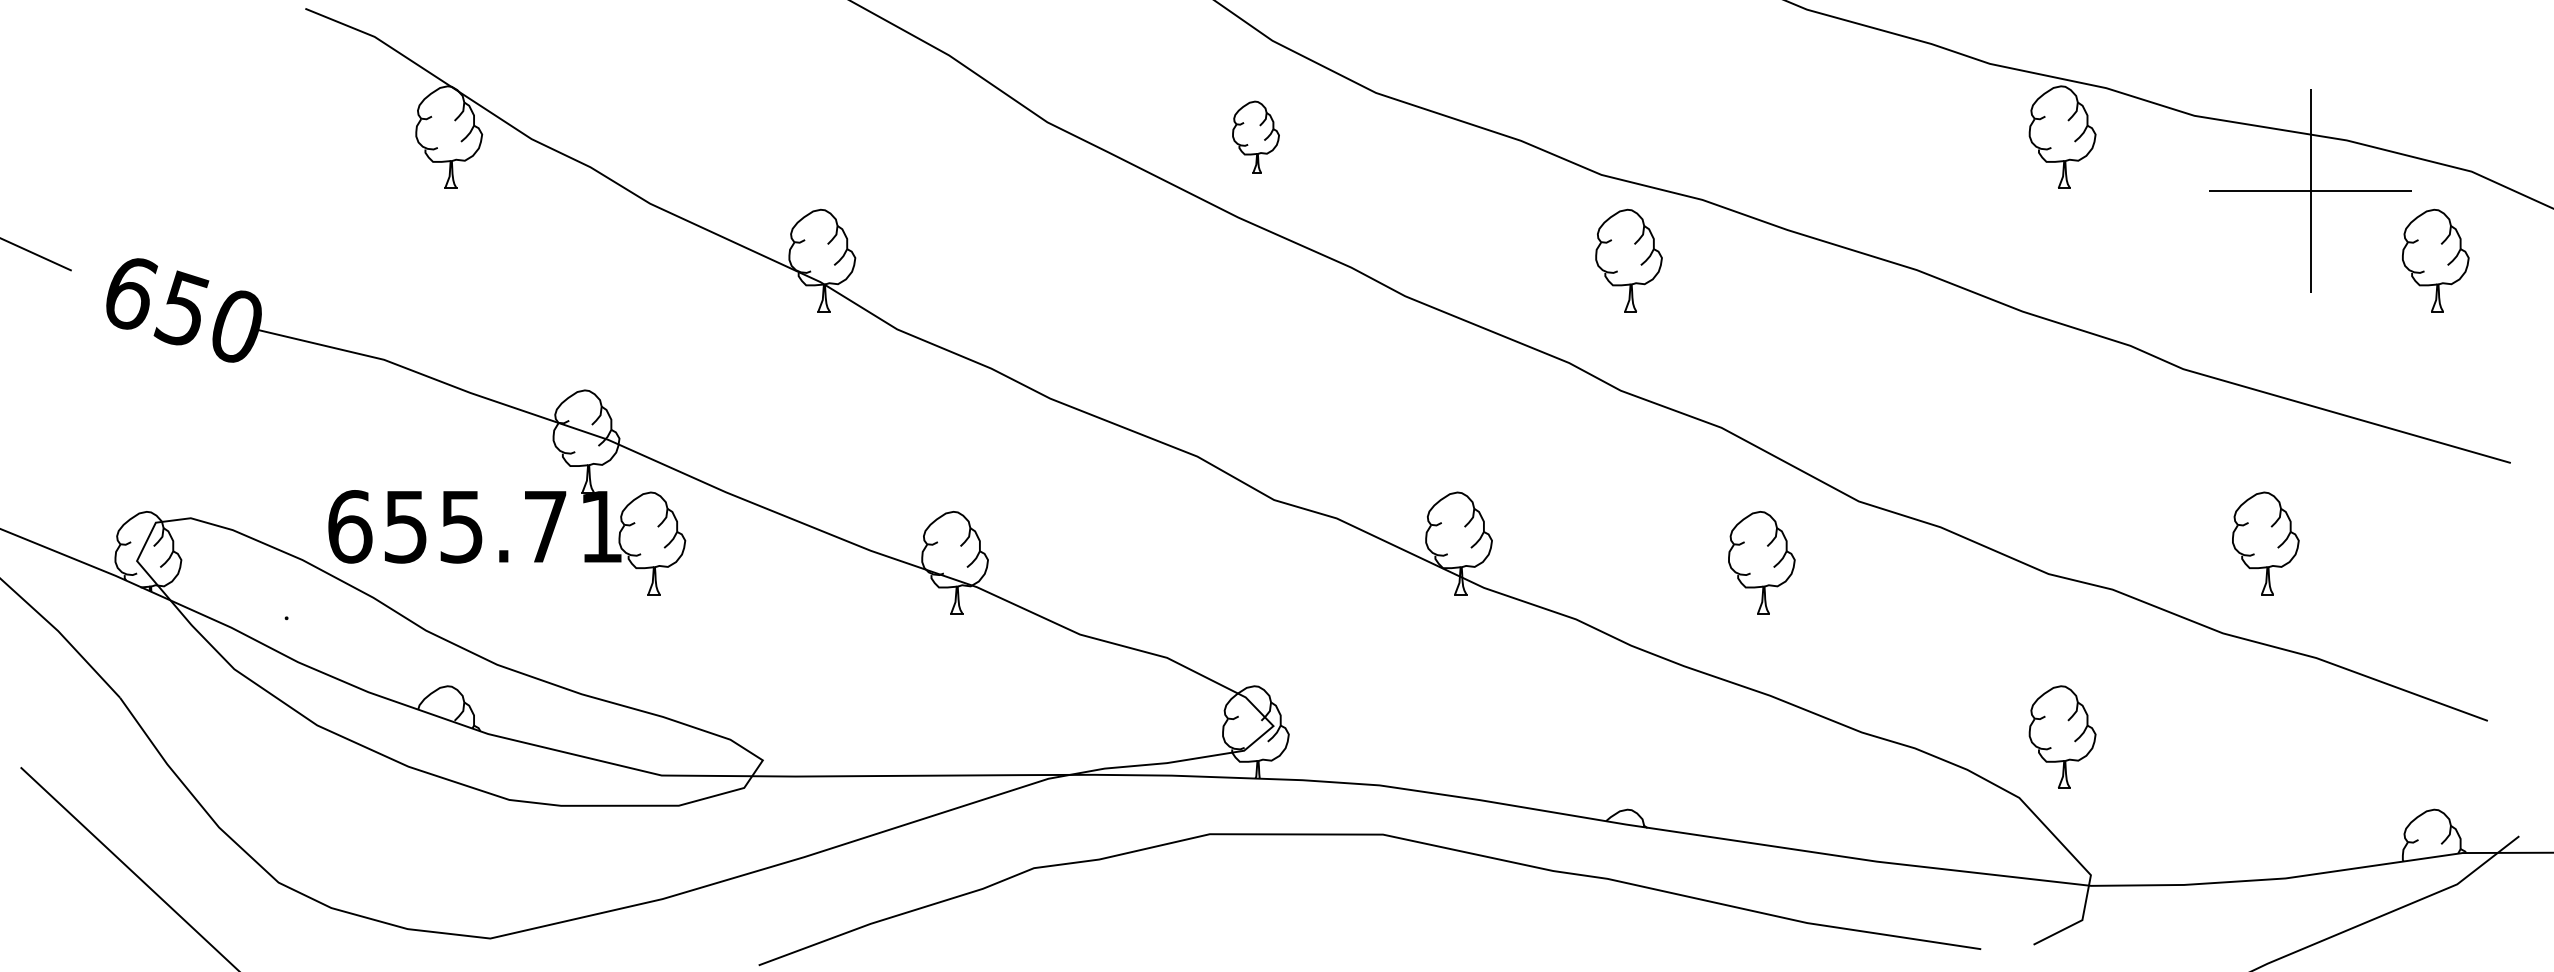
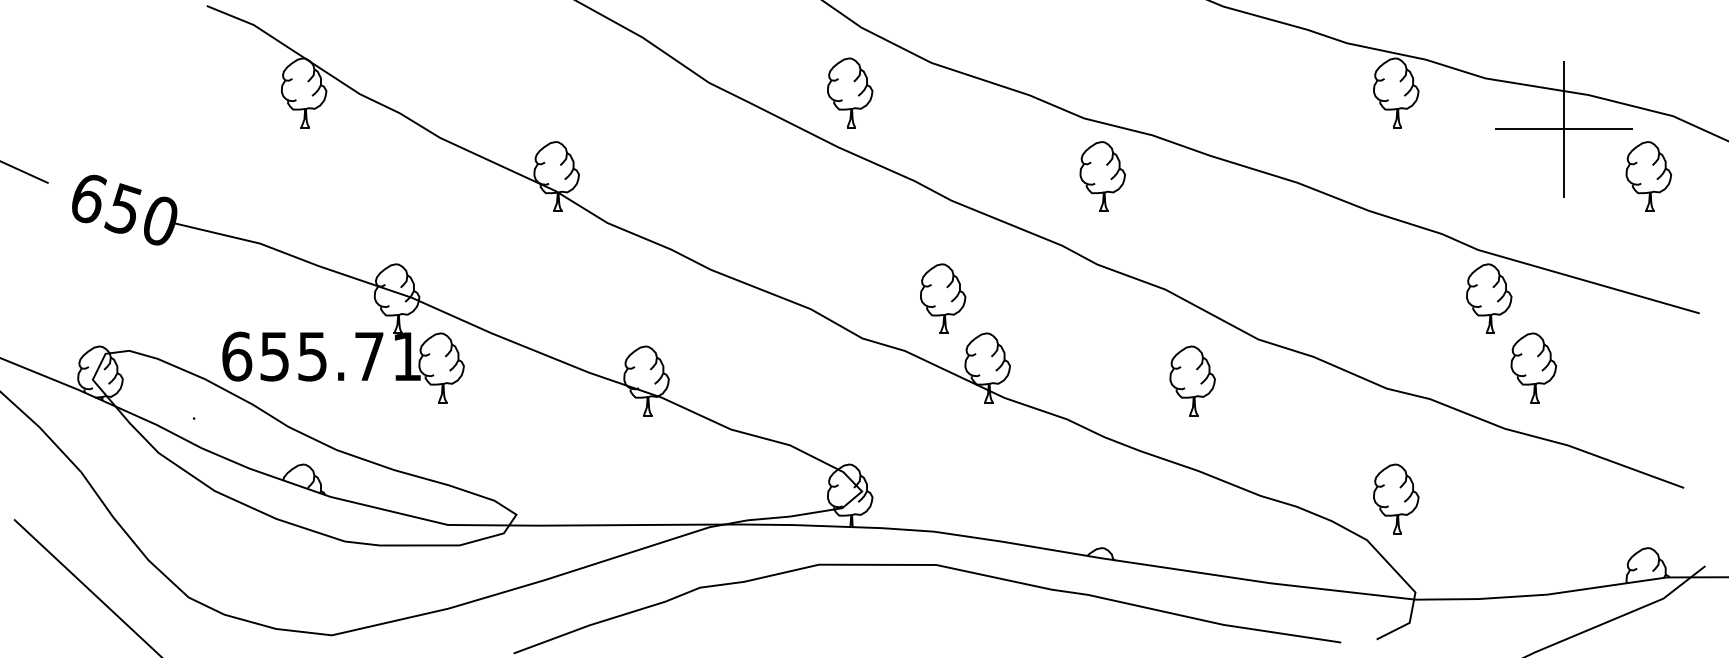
part: (1256, 136) -> (850, 92), size x1.43
part: (1393, 440) -> (943, 298), added
part: (2200, 440) -> (1489, 298), added

